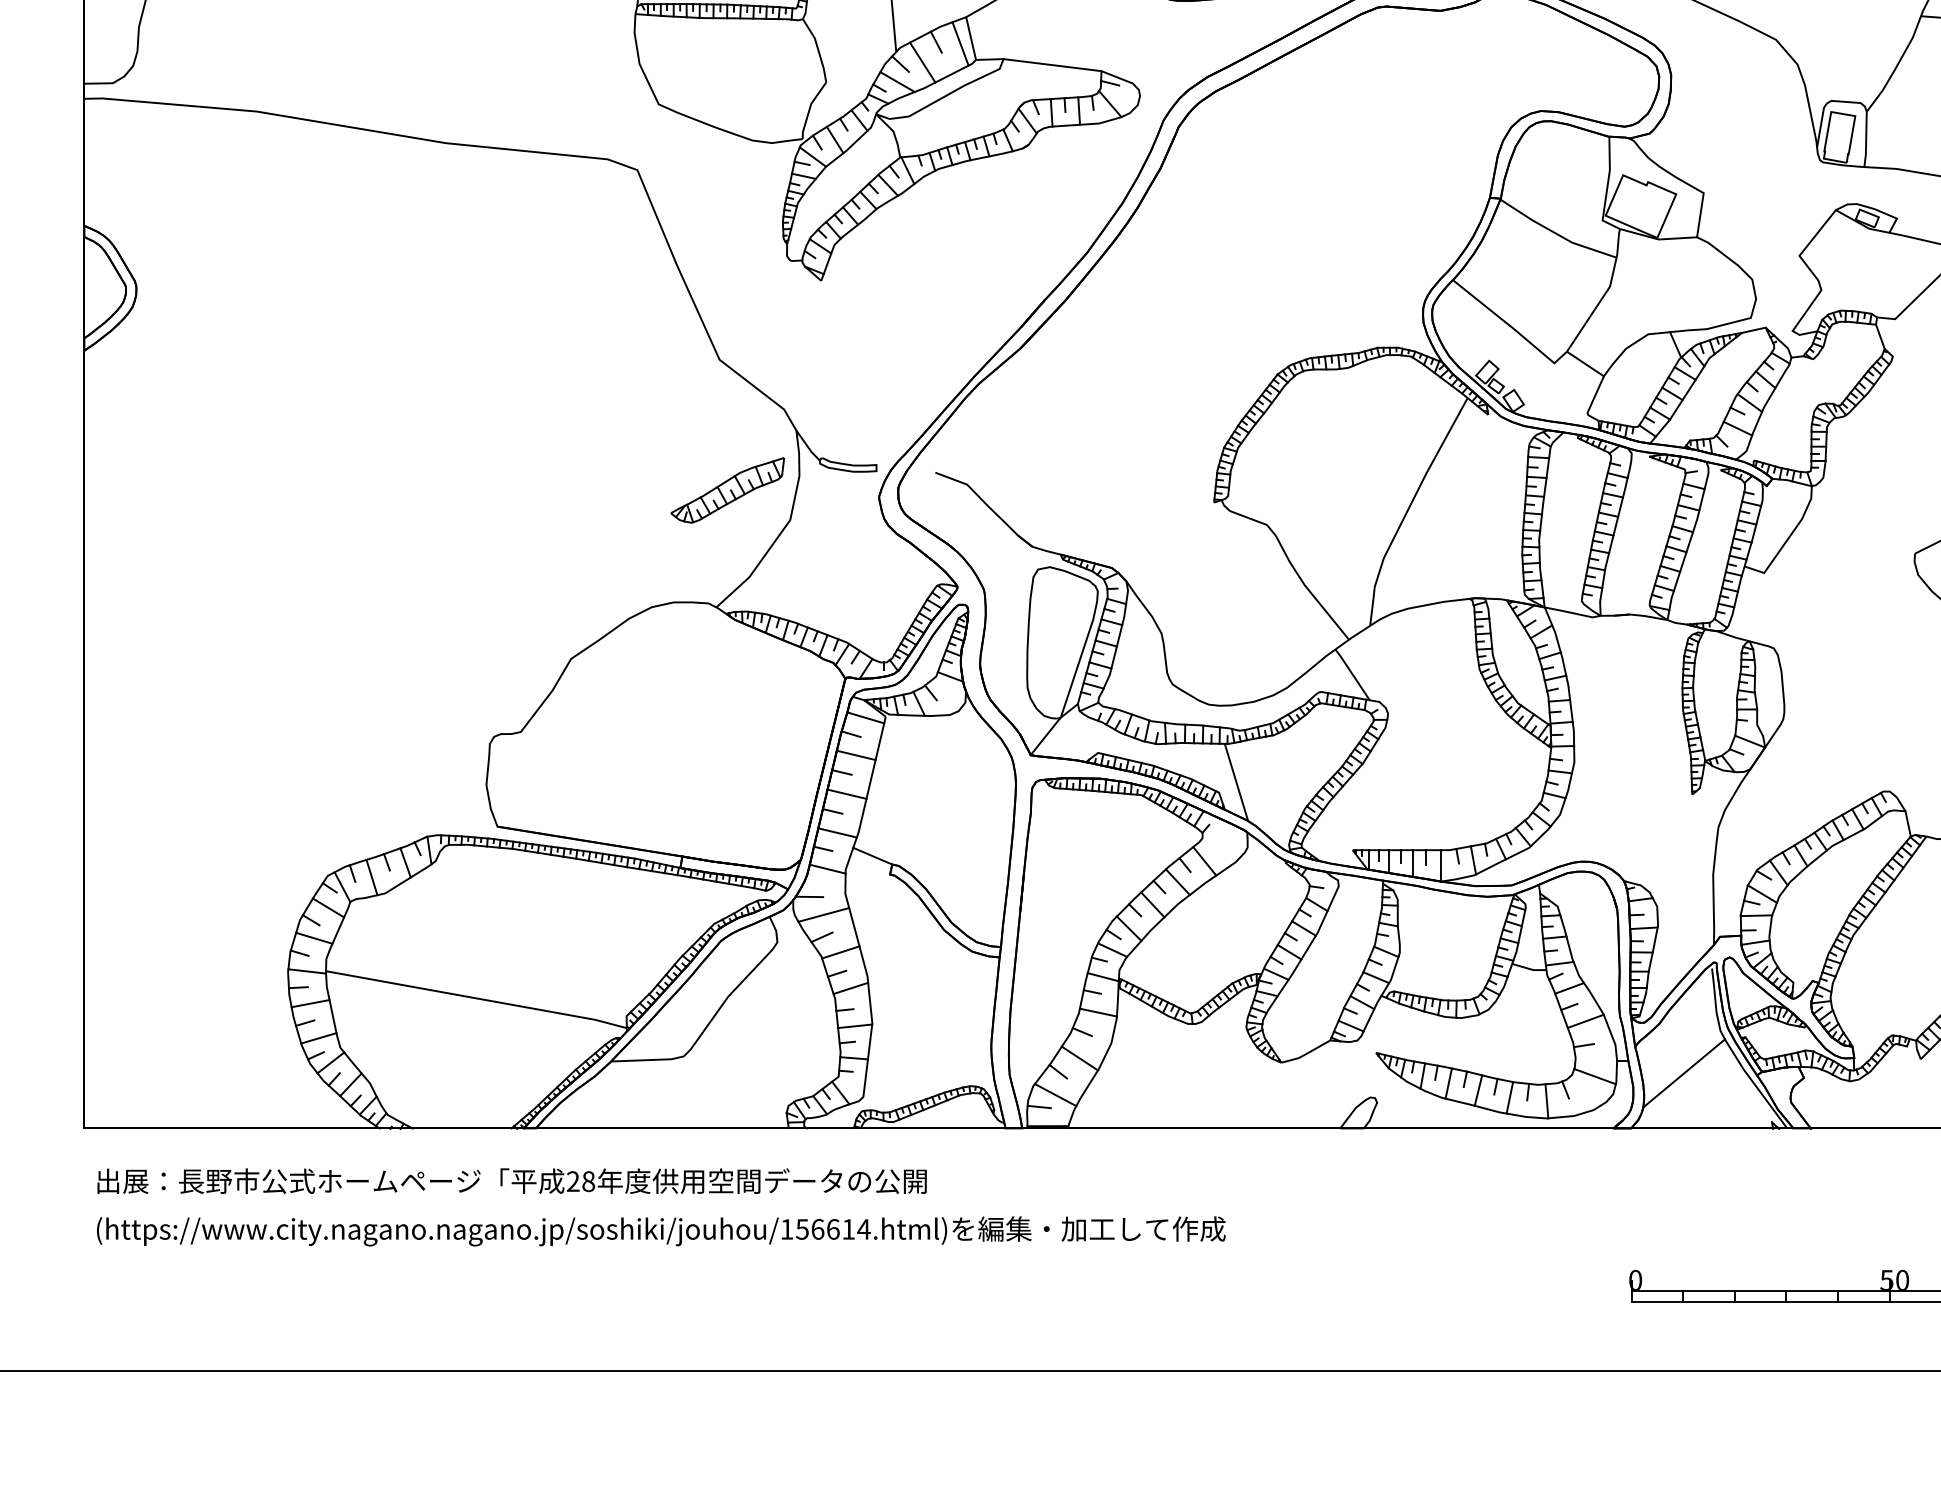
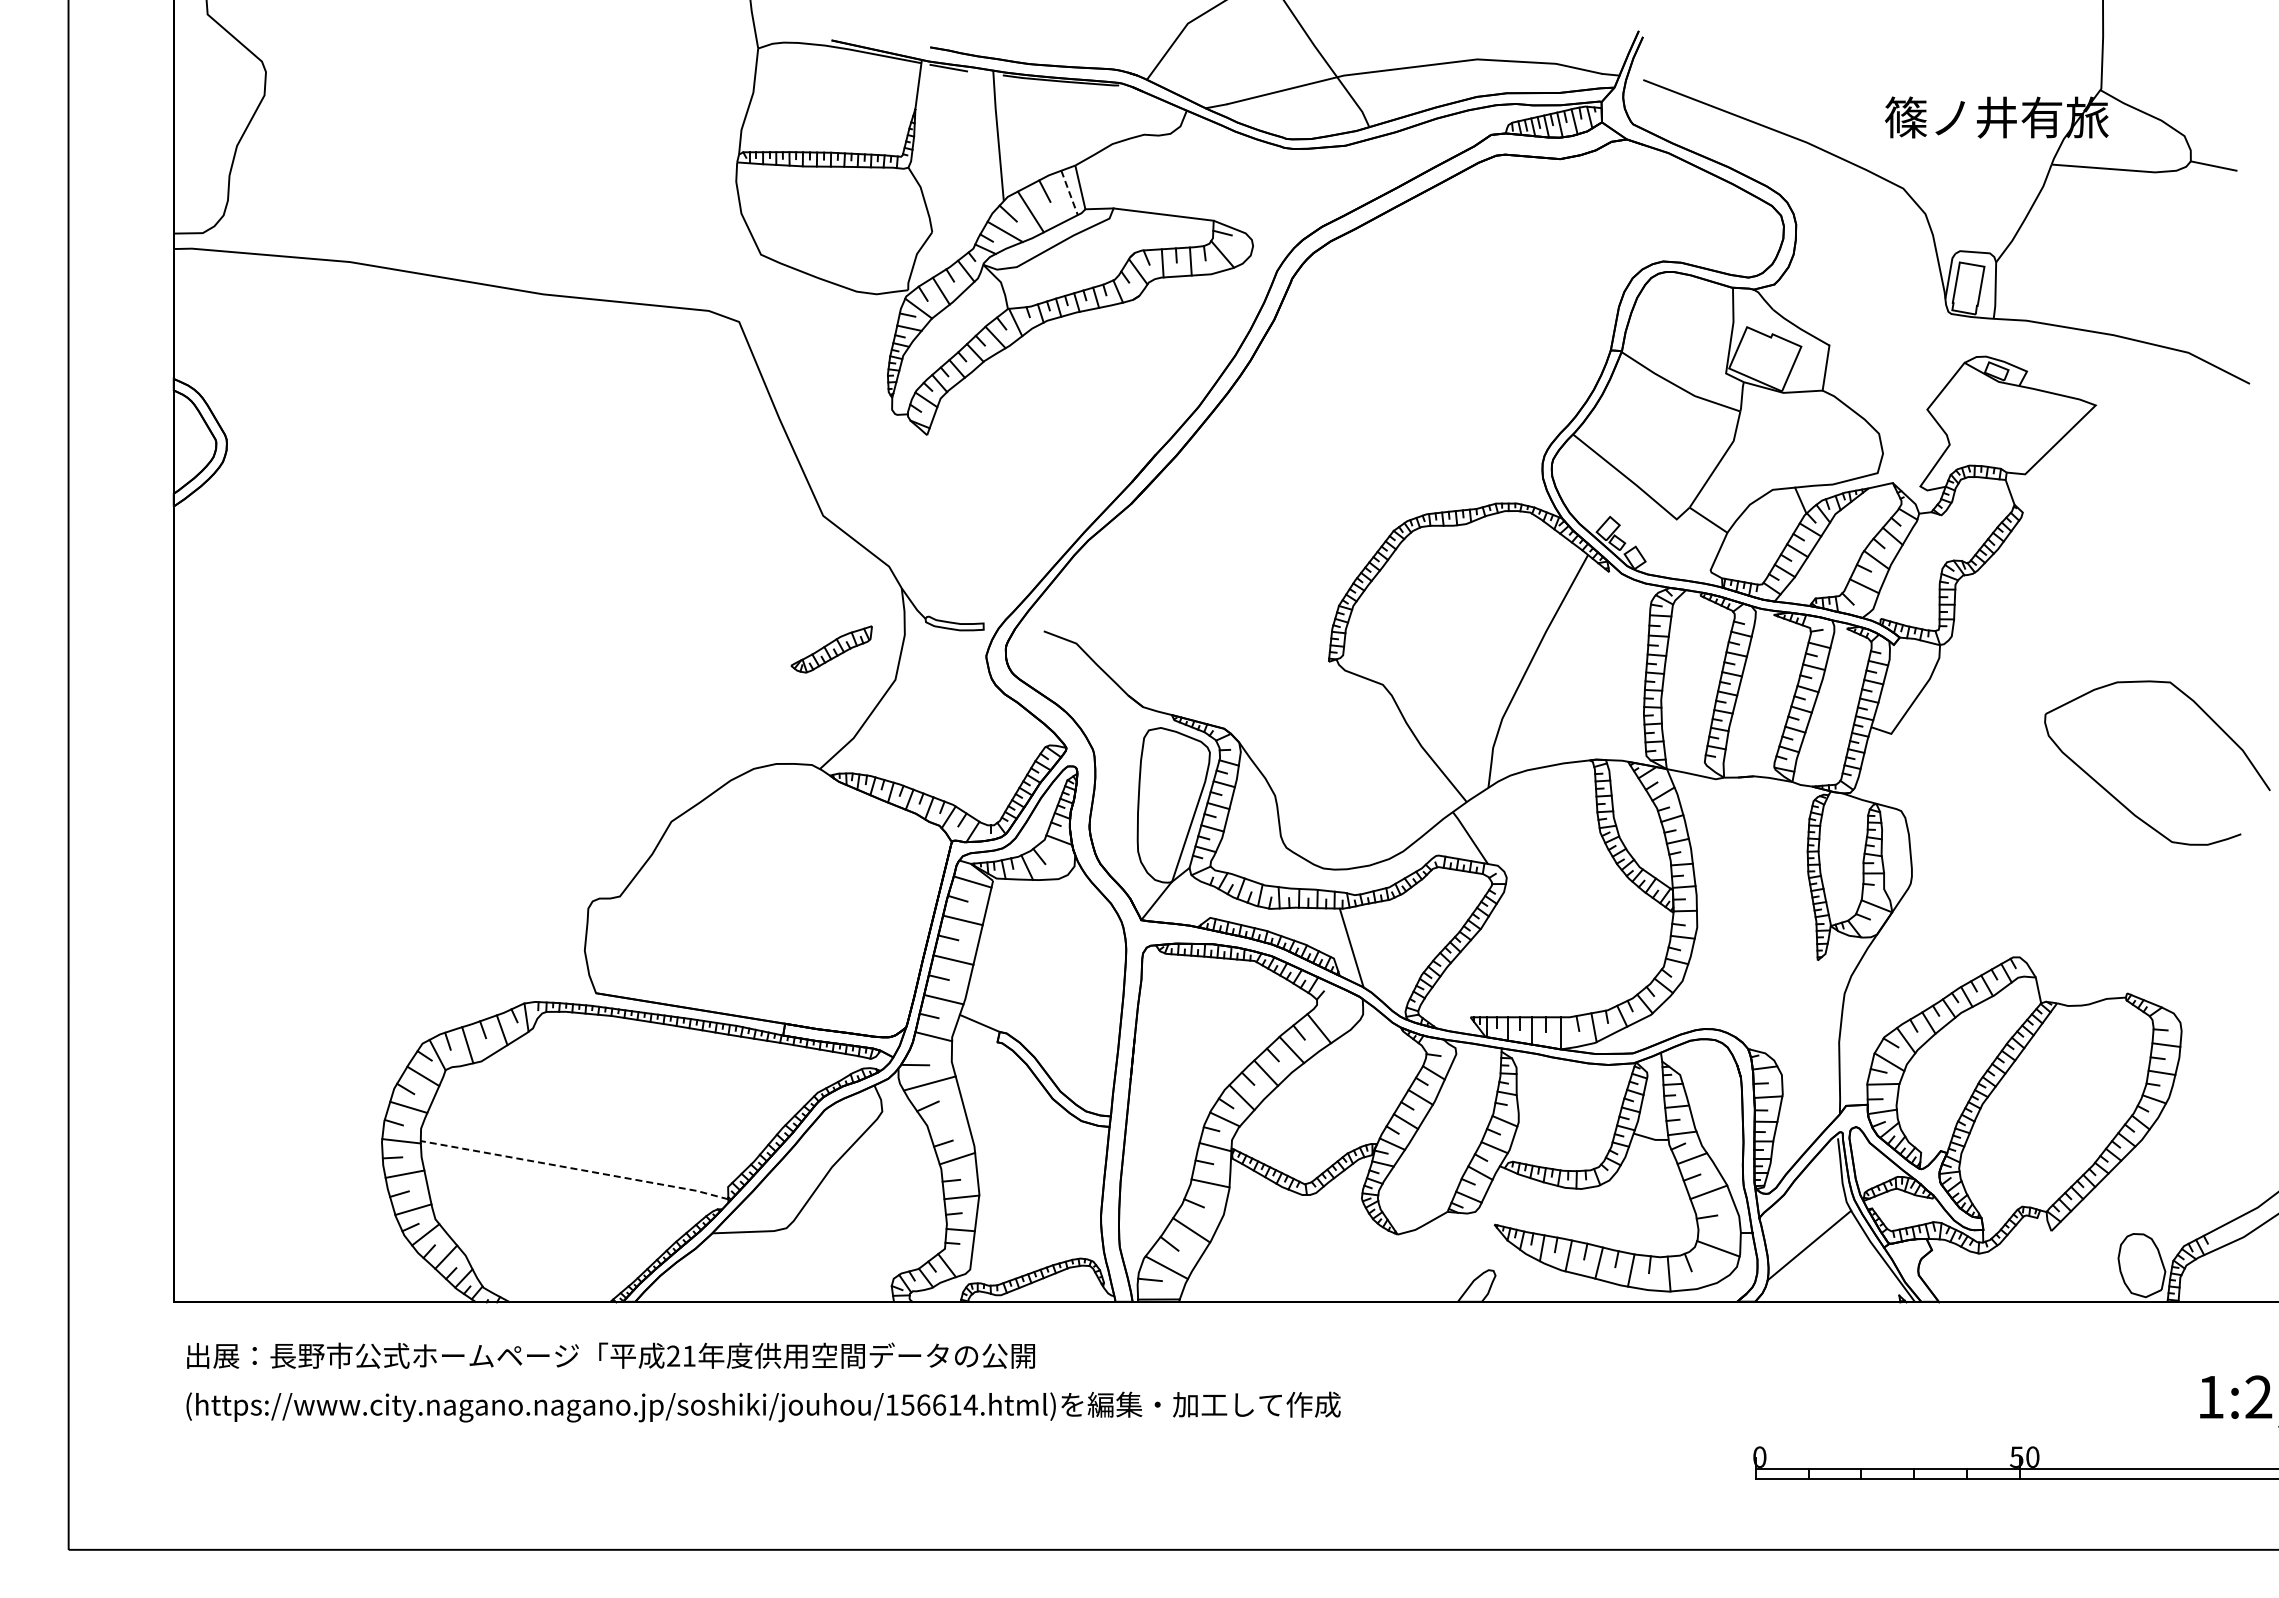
line: (960, 43) -> (1069, 192), solid -> dashed
part: (727, 490) -> (831, 649), size x0.7
line: (841, 952) -> (947, 1121), removed
line: (477, 999) -> (575, 1169), solid -> dashed
text: (587, 1180) -> (688, 1355), 28 -> 21

